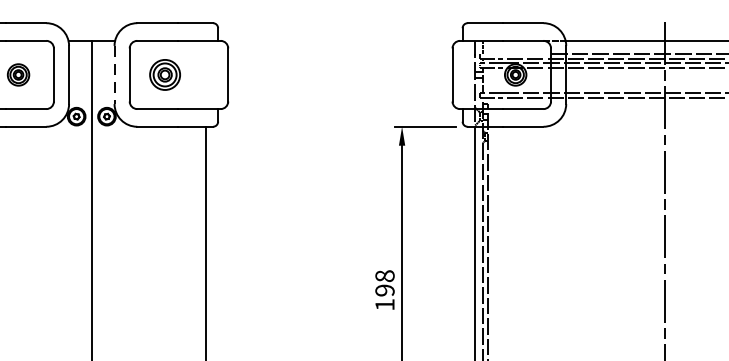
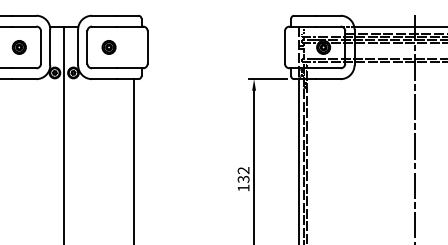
line: (115, 75) -> (78, 47), dashed -> solid
part: (164, 75) -> (108, 47), size x0.71
text: (384, 282) -> (243, 174), 198 -> 132

